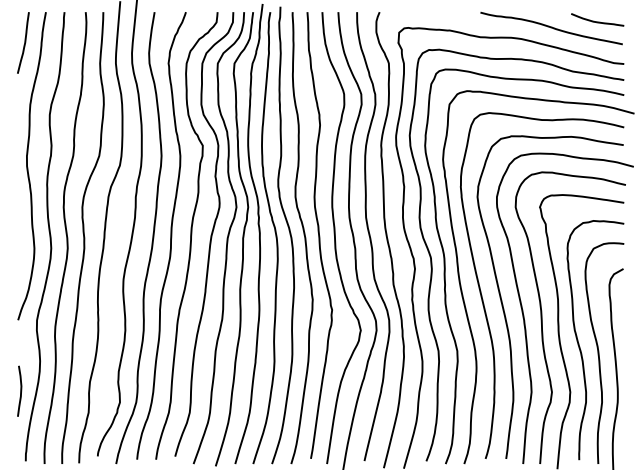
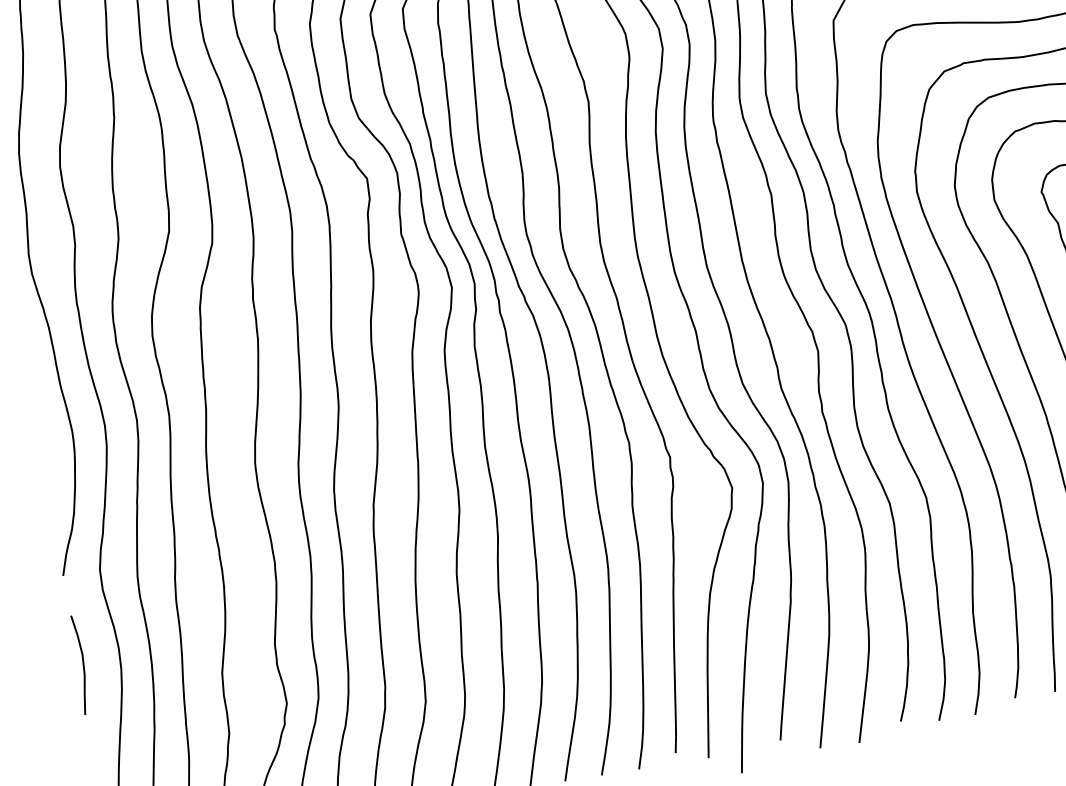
curve: (20, 390) -> (82, 663), moved

